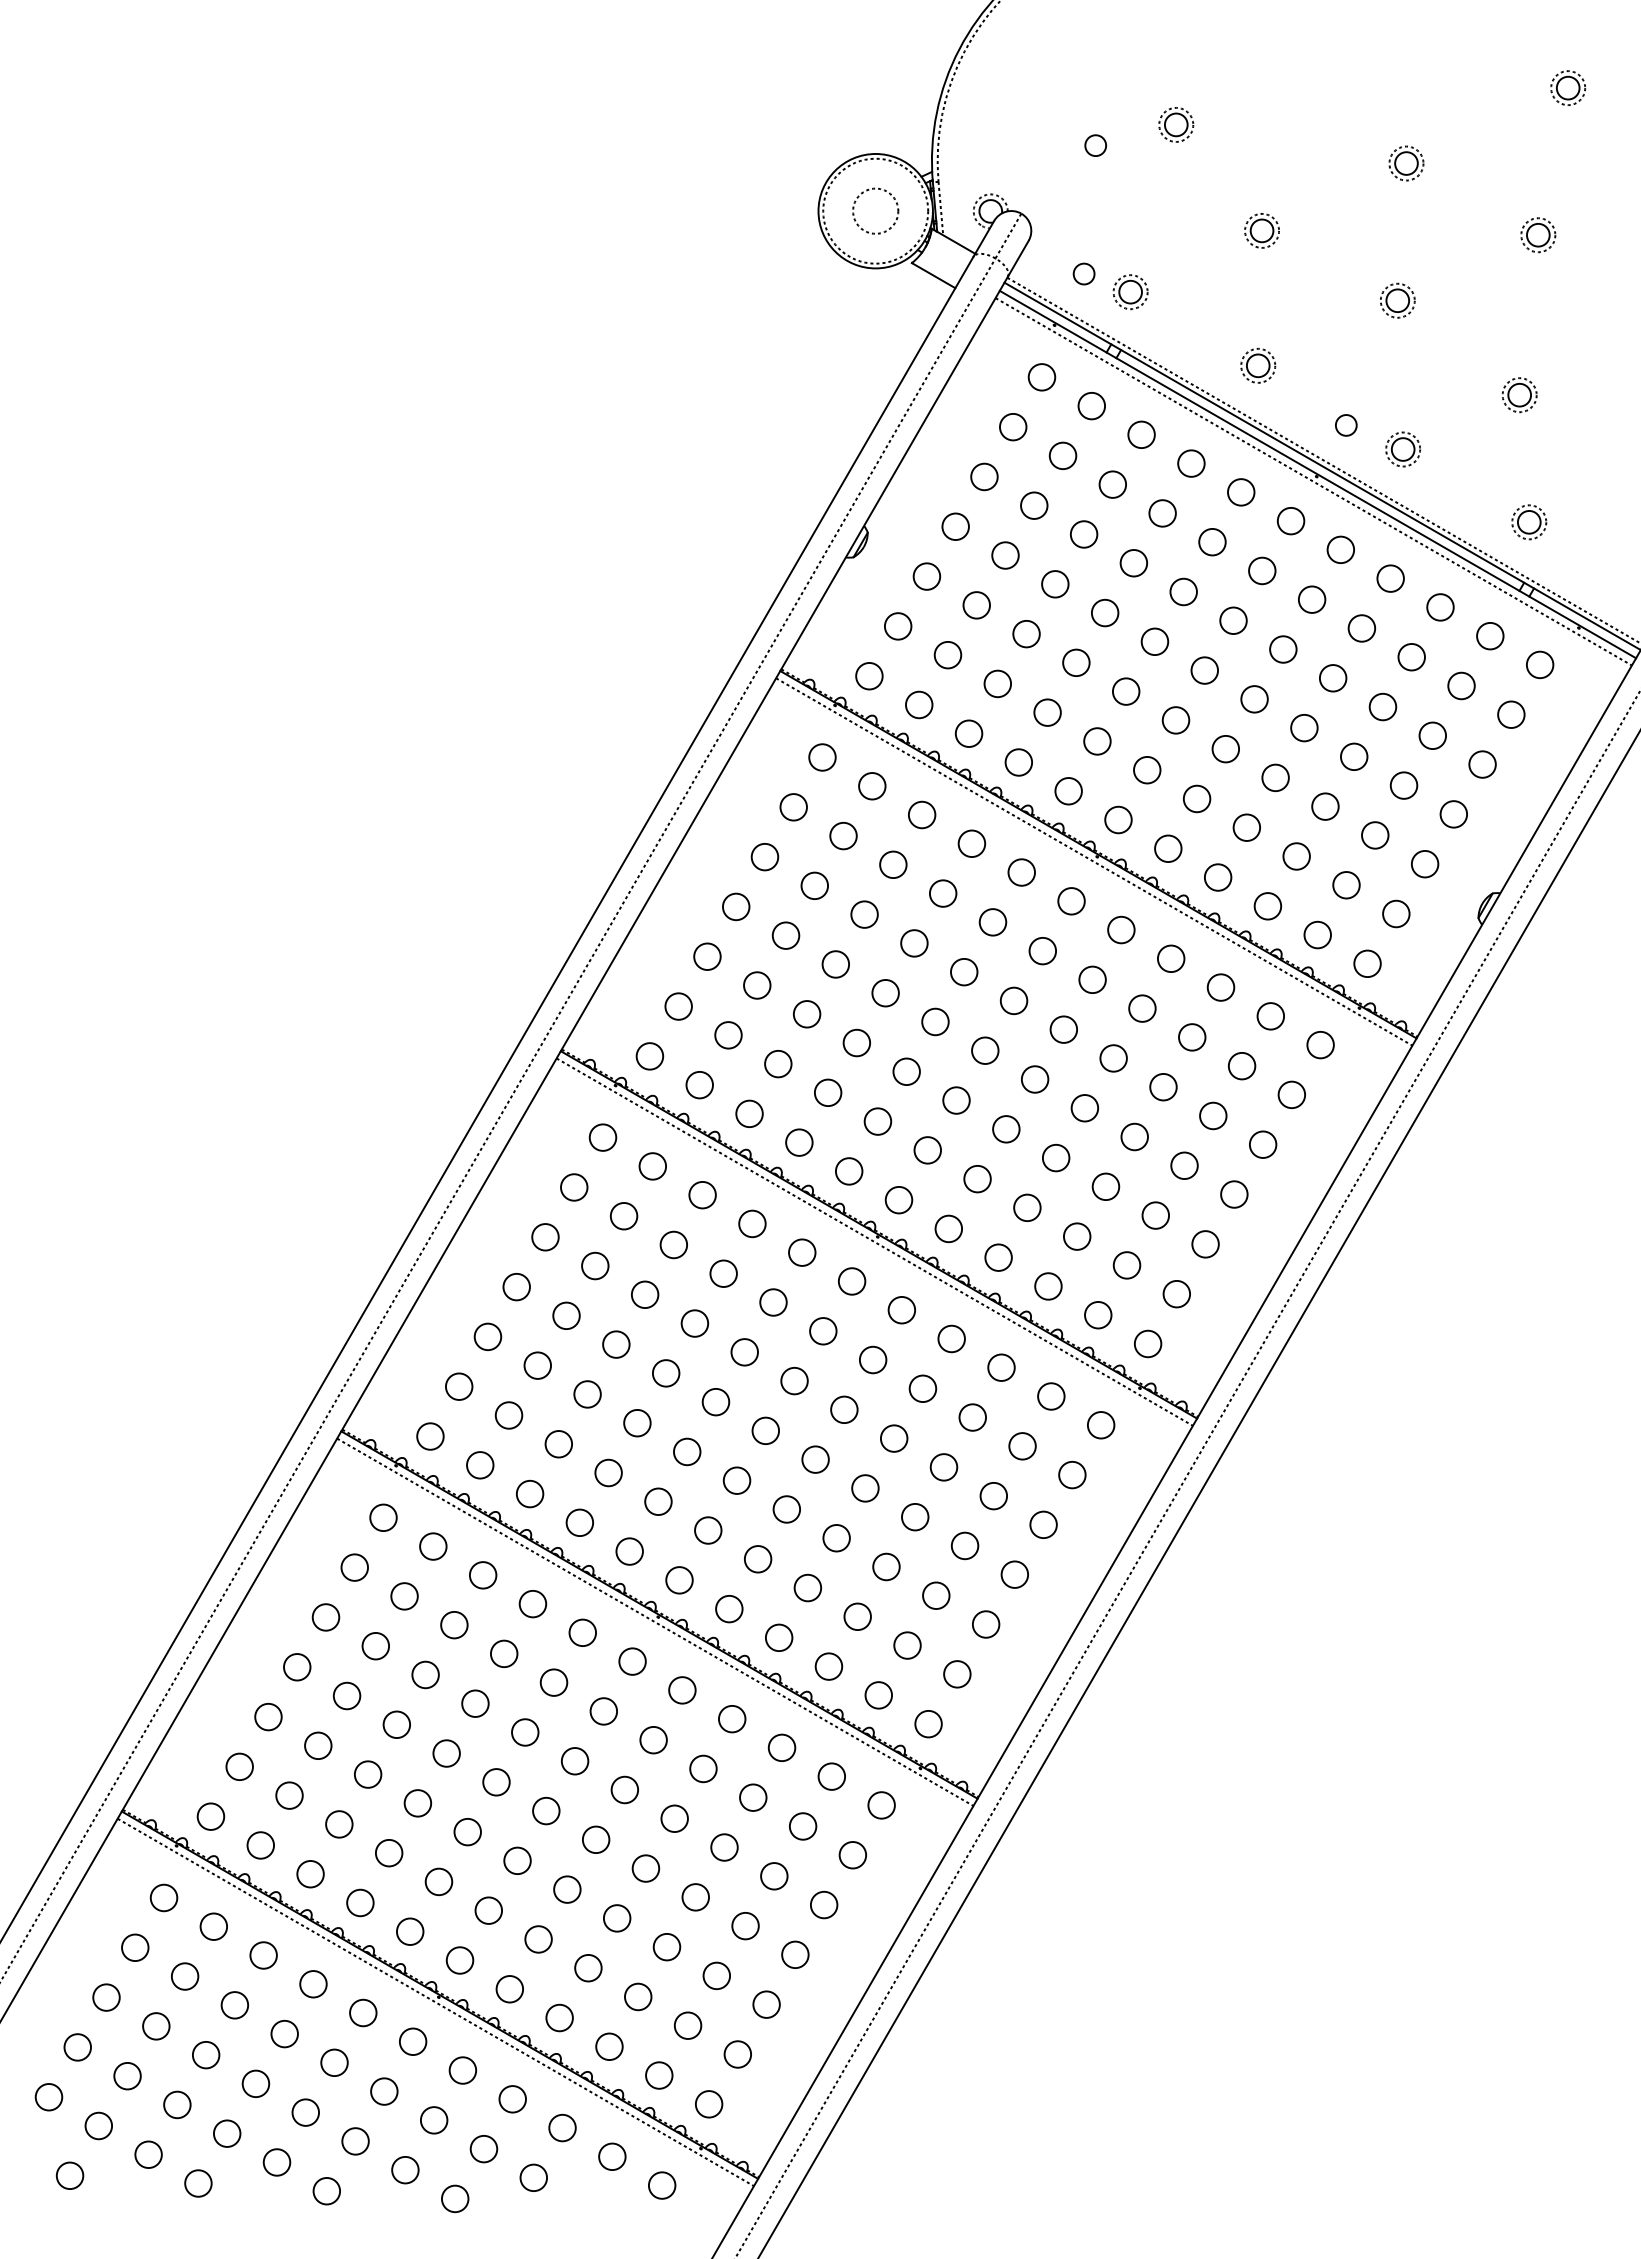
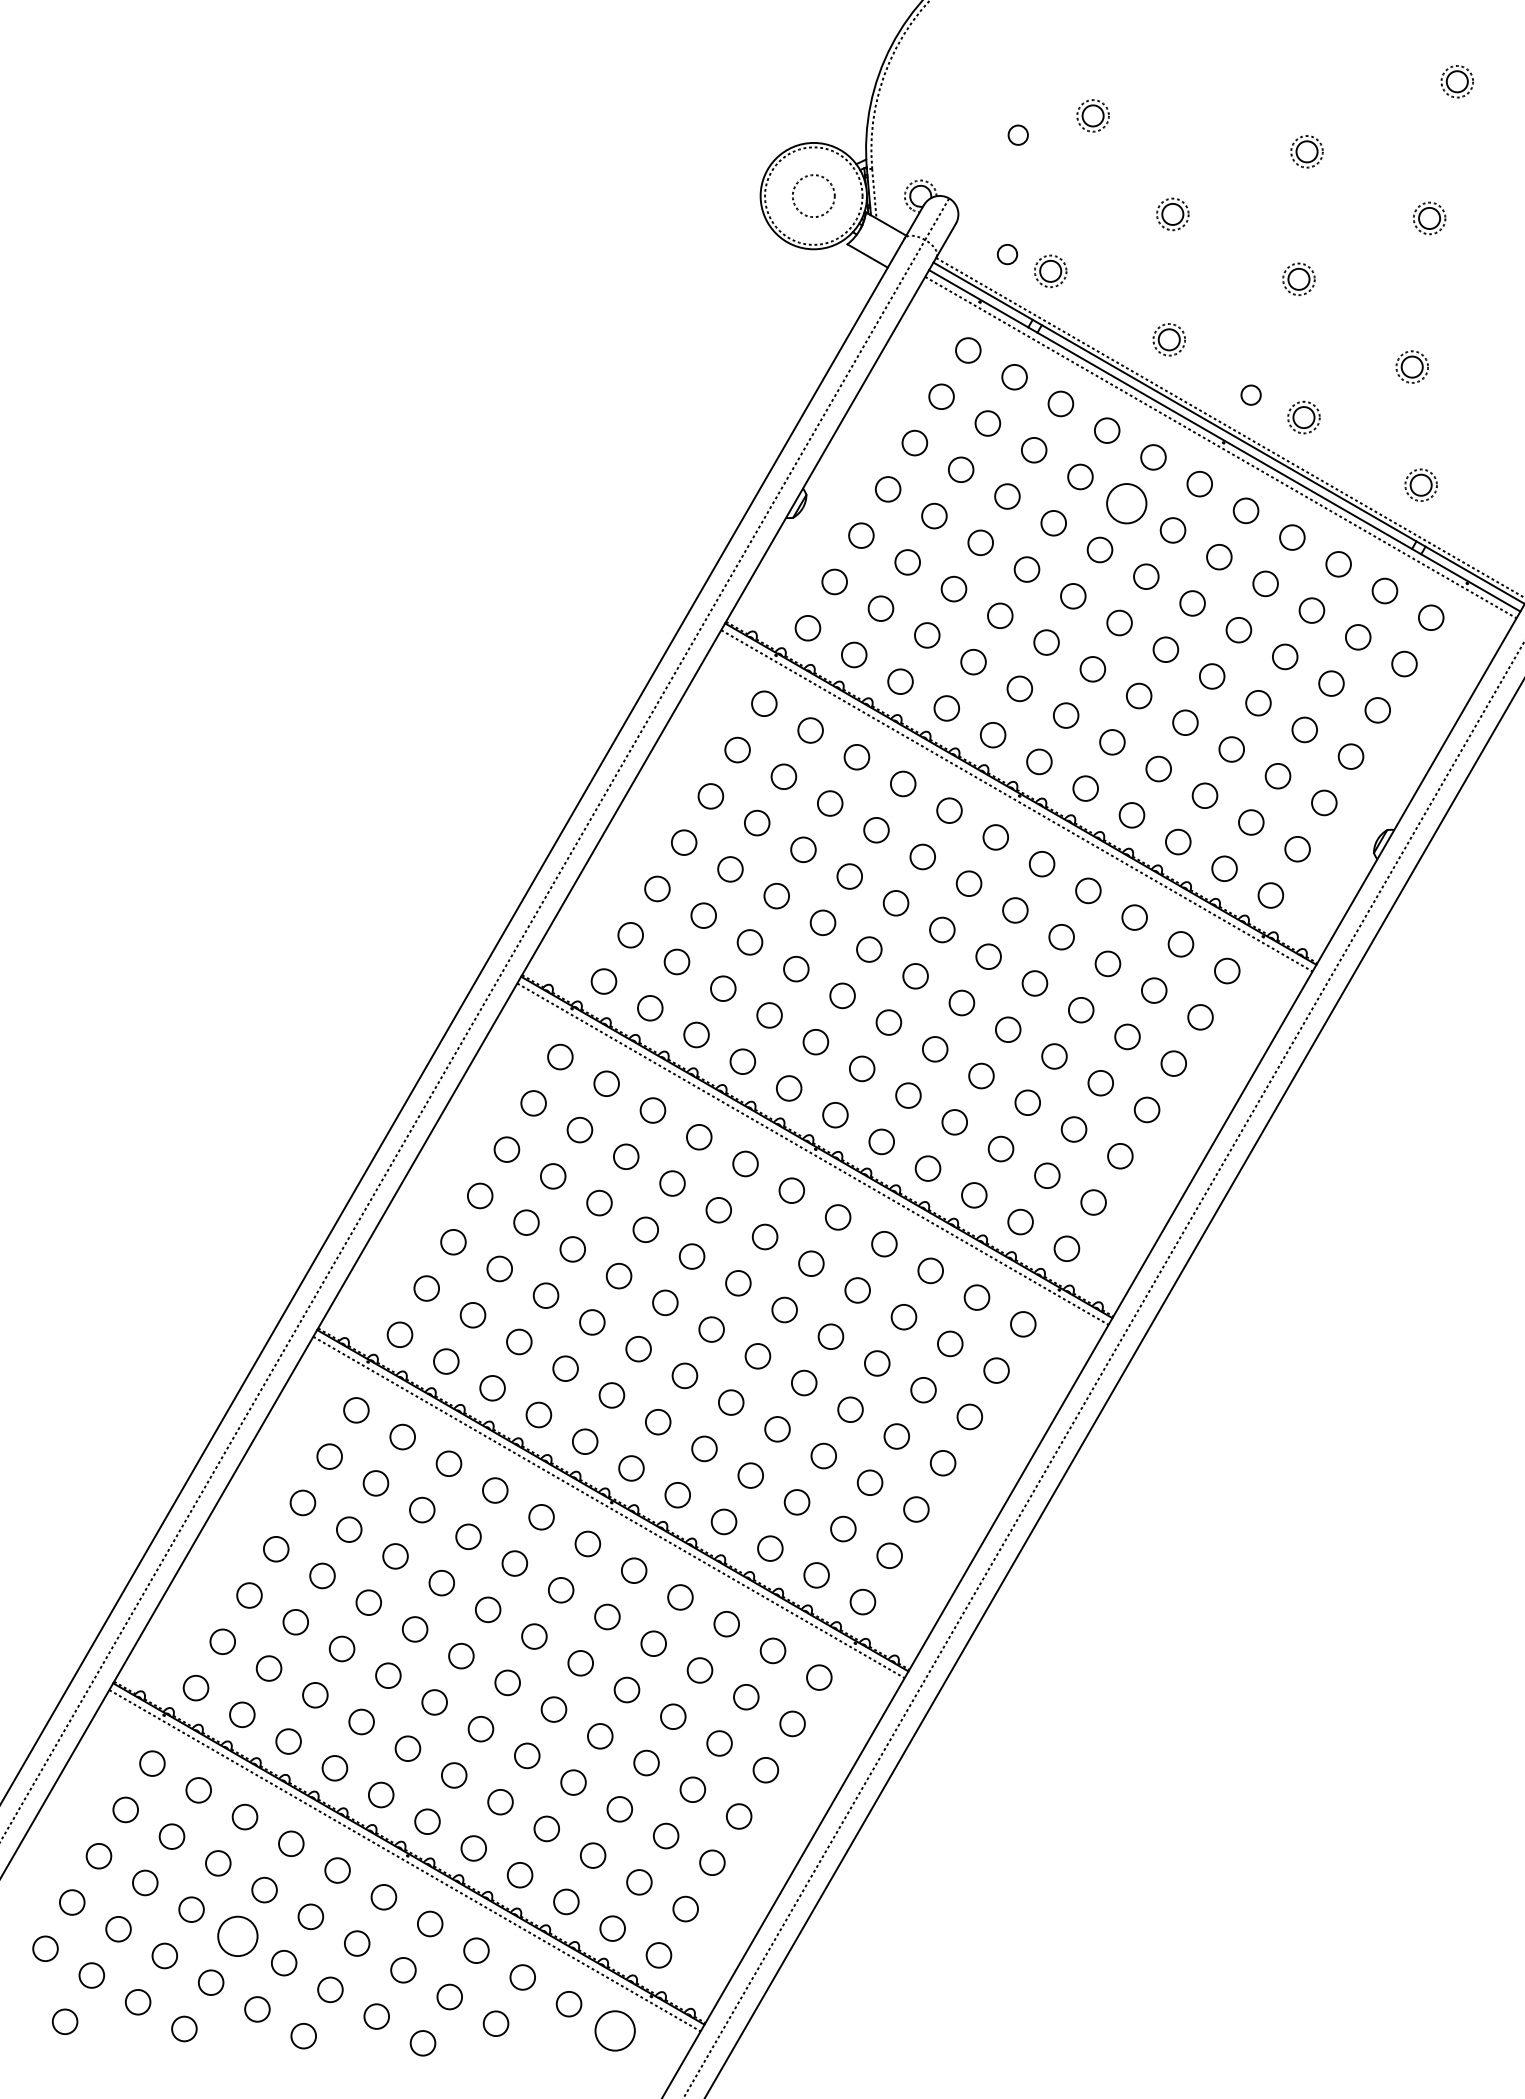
circle: (1212, 541) -> (1126, 503), size x1.6
circle: (255, 2083) -> (237, 1936), size x1.6
circle: (662, 2185) -> (615, 2030), size x1.6

